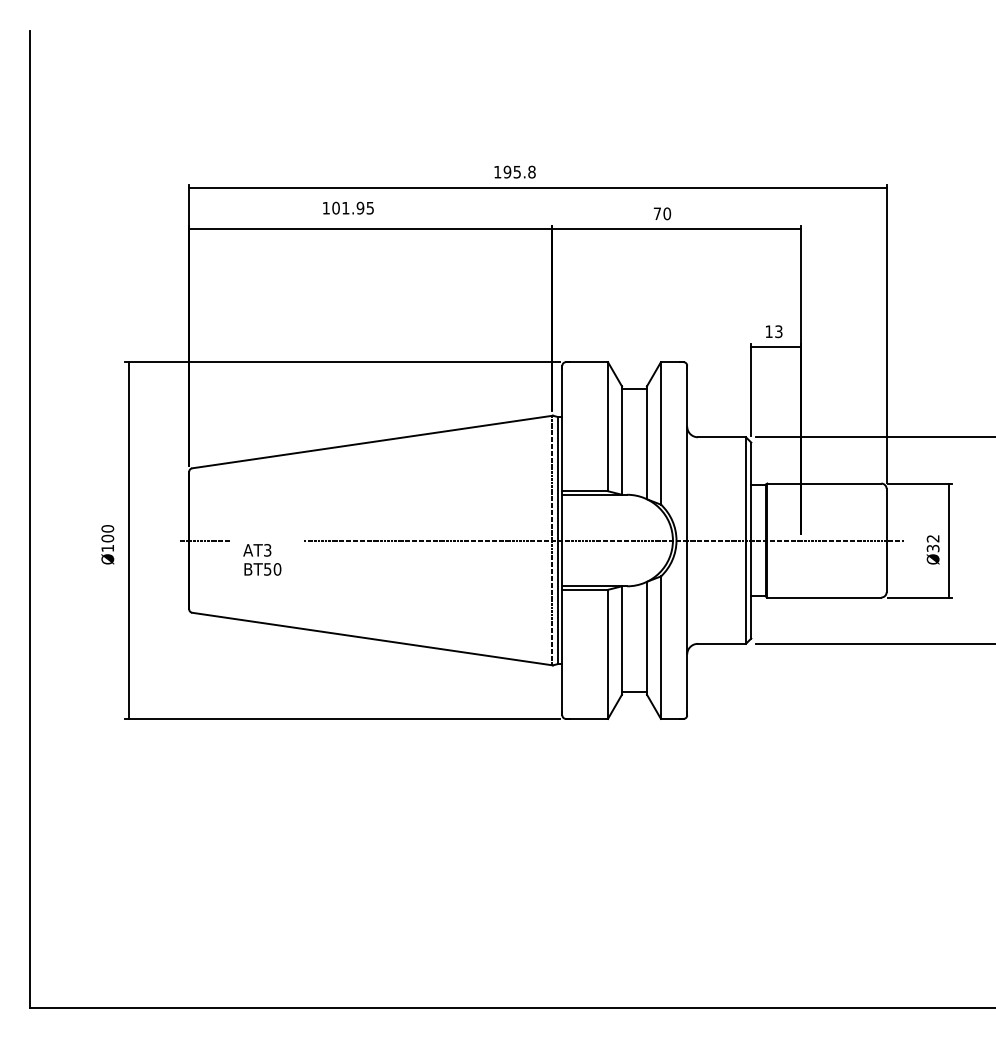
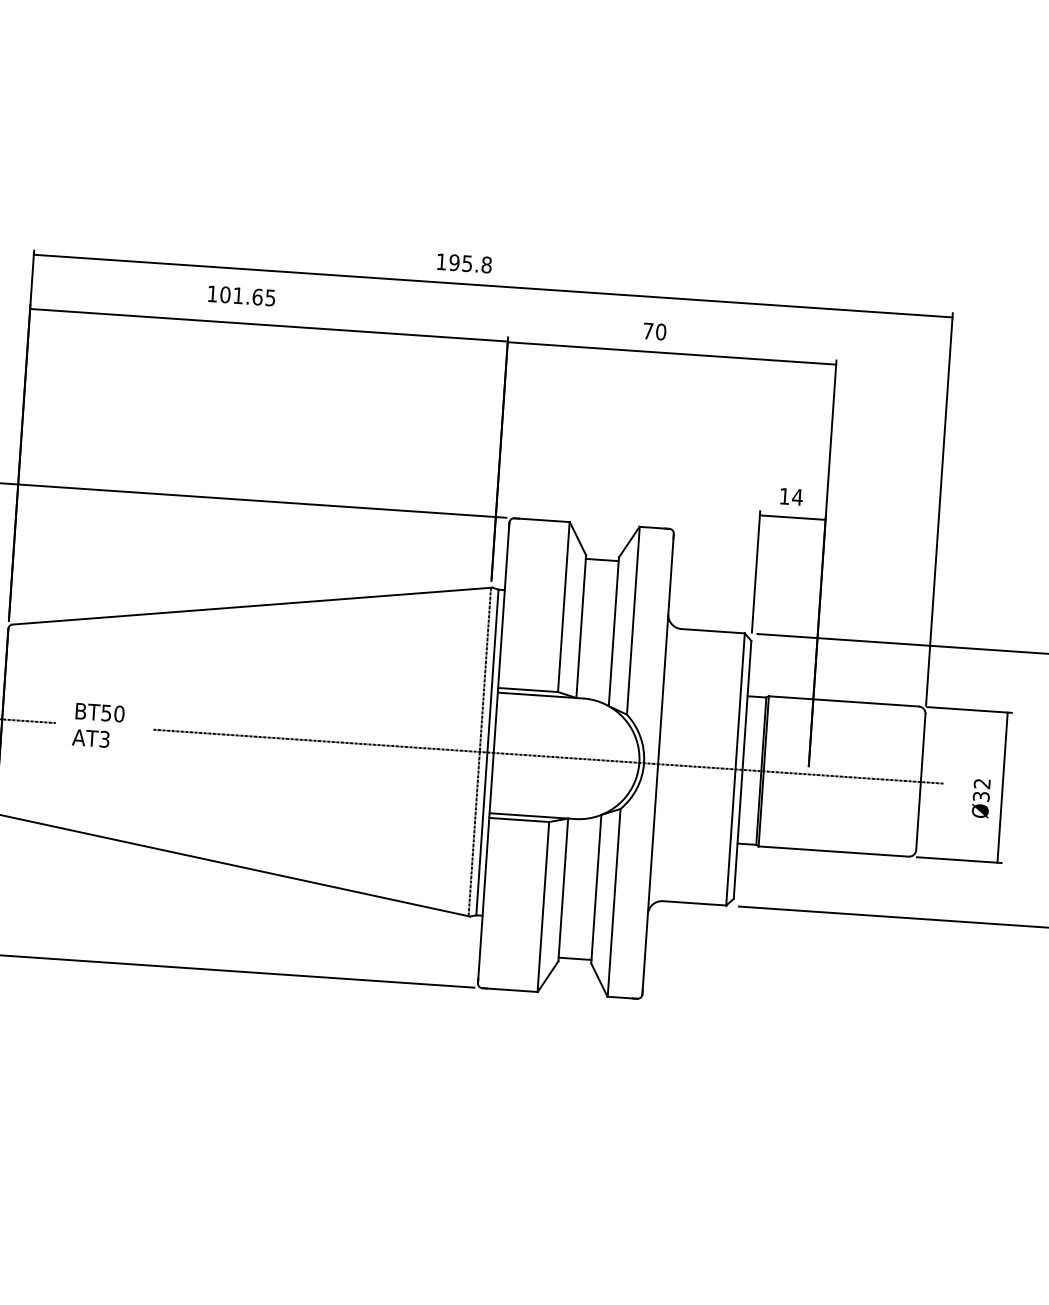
text: (360, 207) -> (257, 296), 101.95 -> 101.65
text: (778, 331) -> (797, 496), 13 -> 14
text: (262, 569) -> (99, 712), moved

